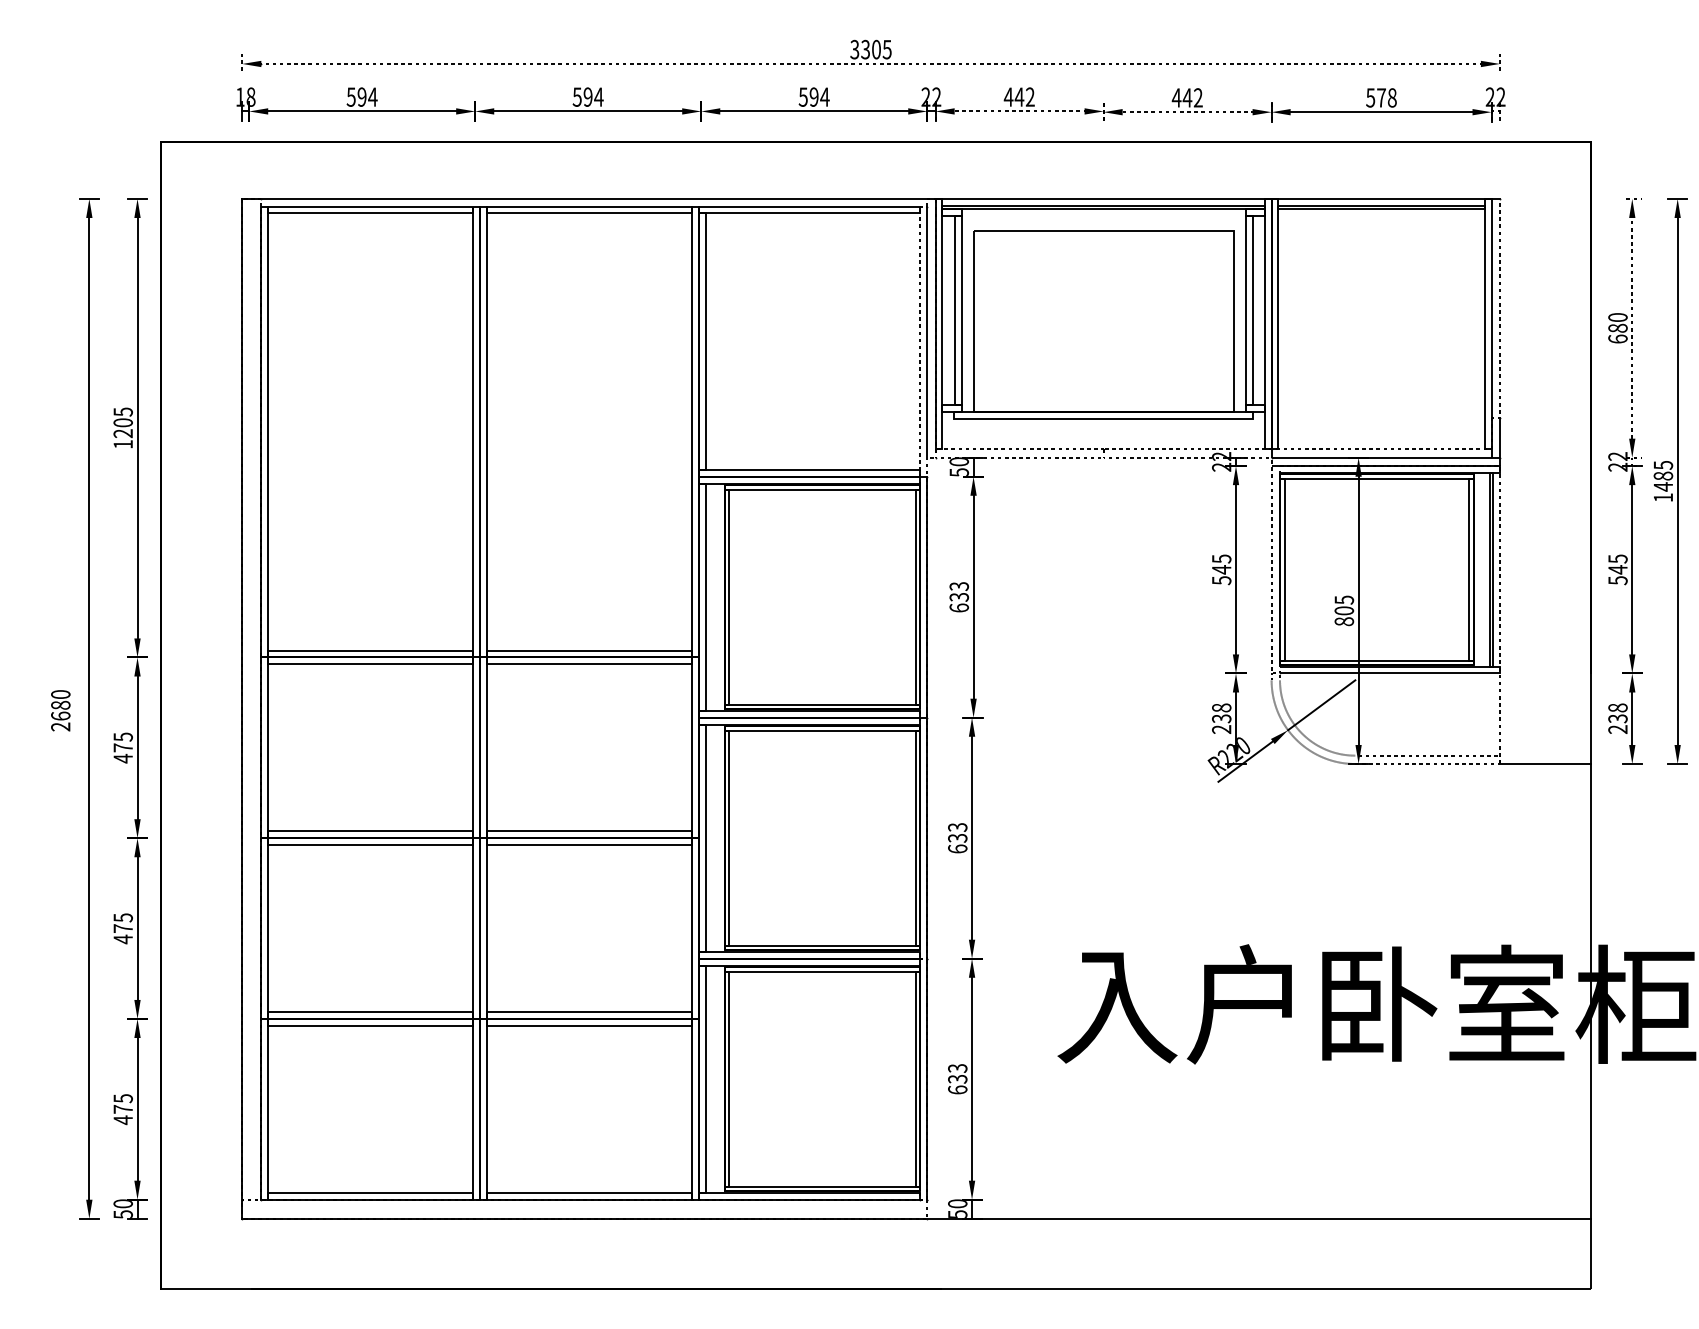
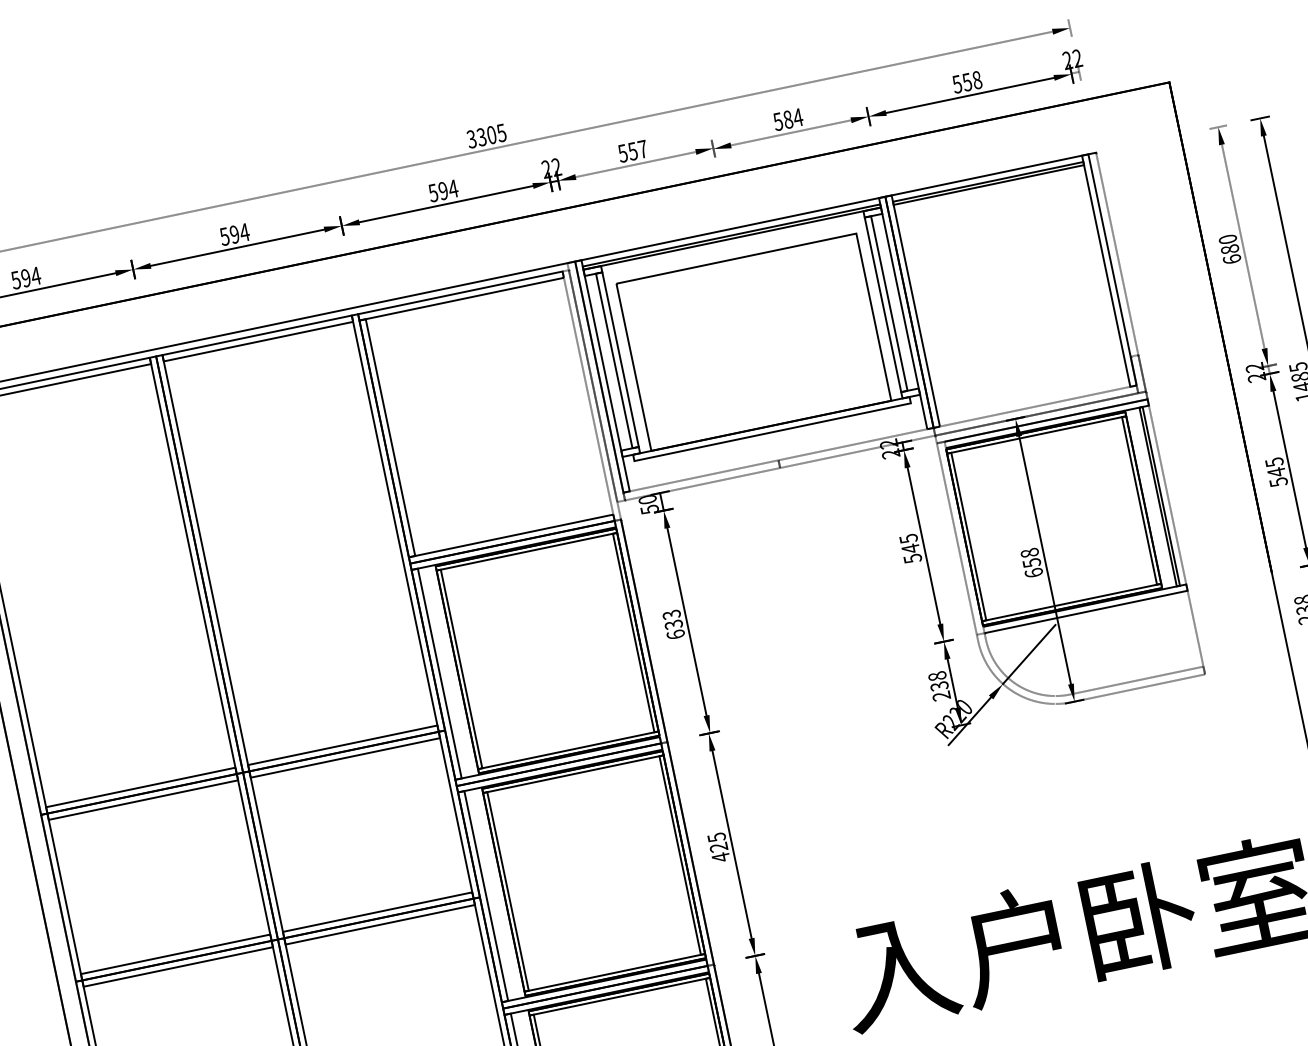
text: (1018, 96) -> (631, 150), 442 -> 557
text: (1187, 97) -> (788, 119), 442 -> 584
text: (1380, 97) -> (966, 82), 578 -> 558
text: (1343, 610) -> (1031, 562), 805 -> 658
line: (1545, 764) -> (1247, 666), removed
text: (957, 838) -> (718, 847), 633 -> 425

